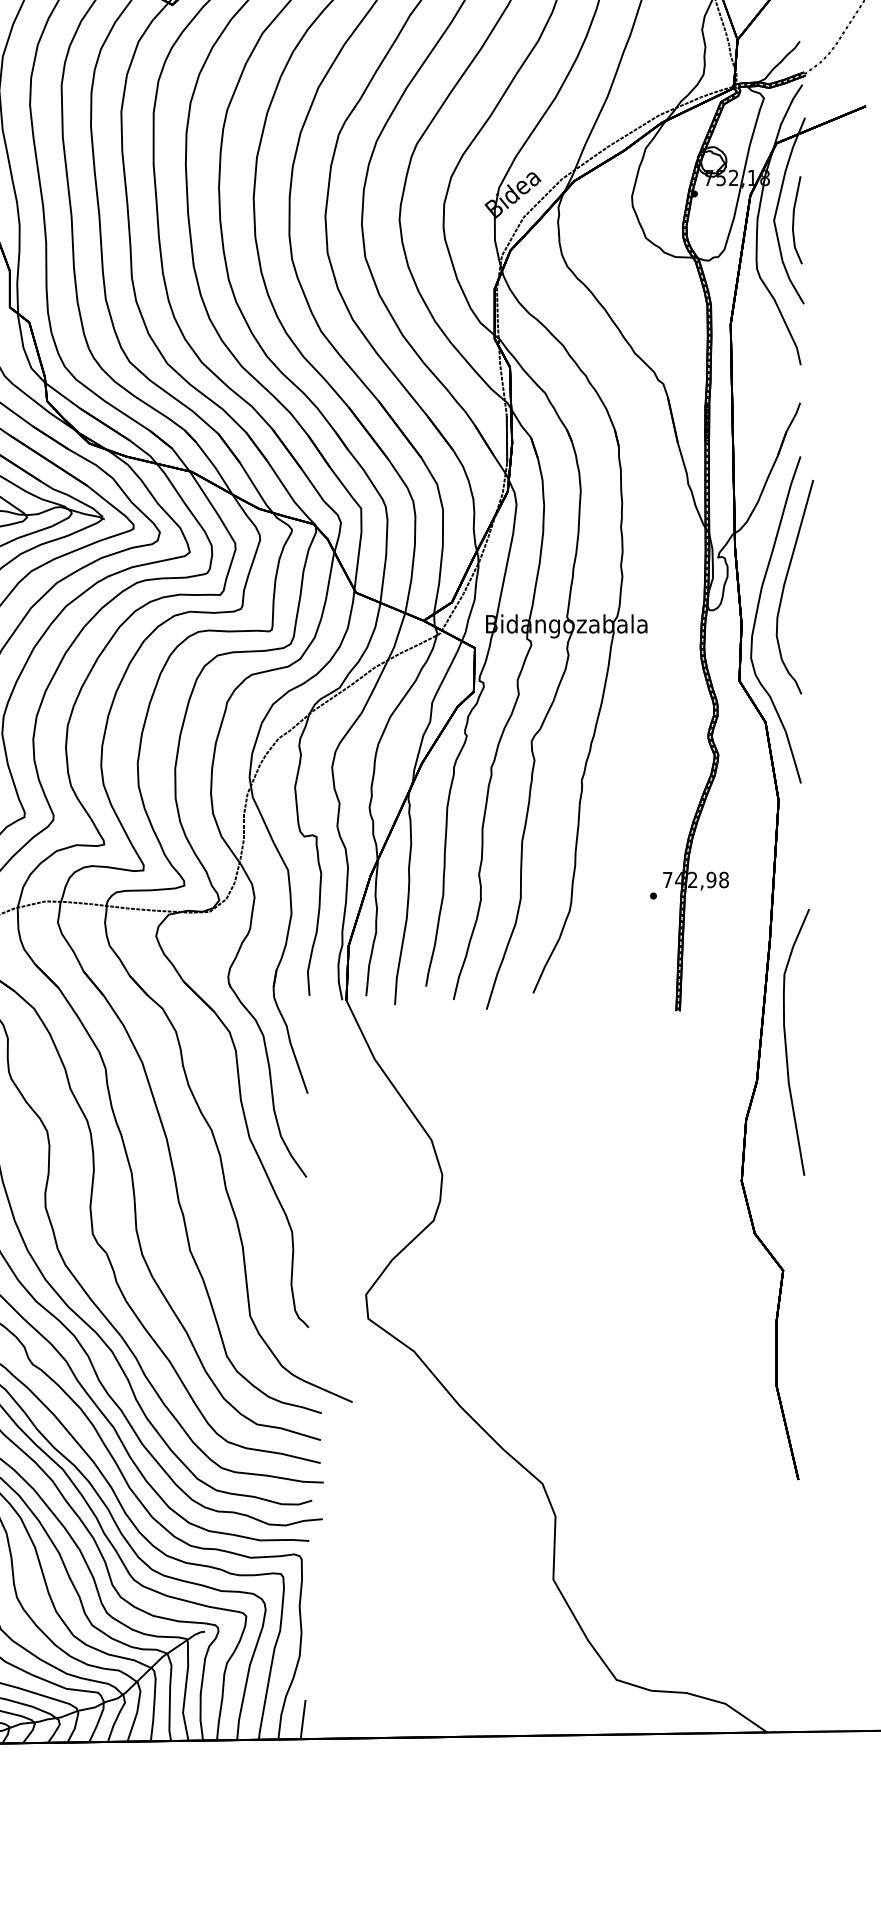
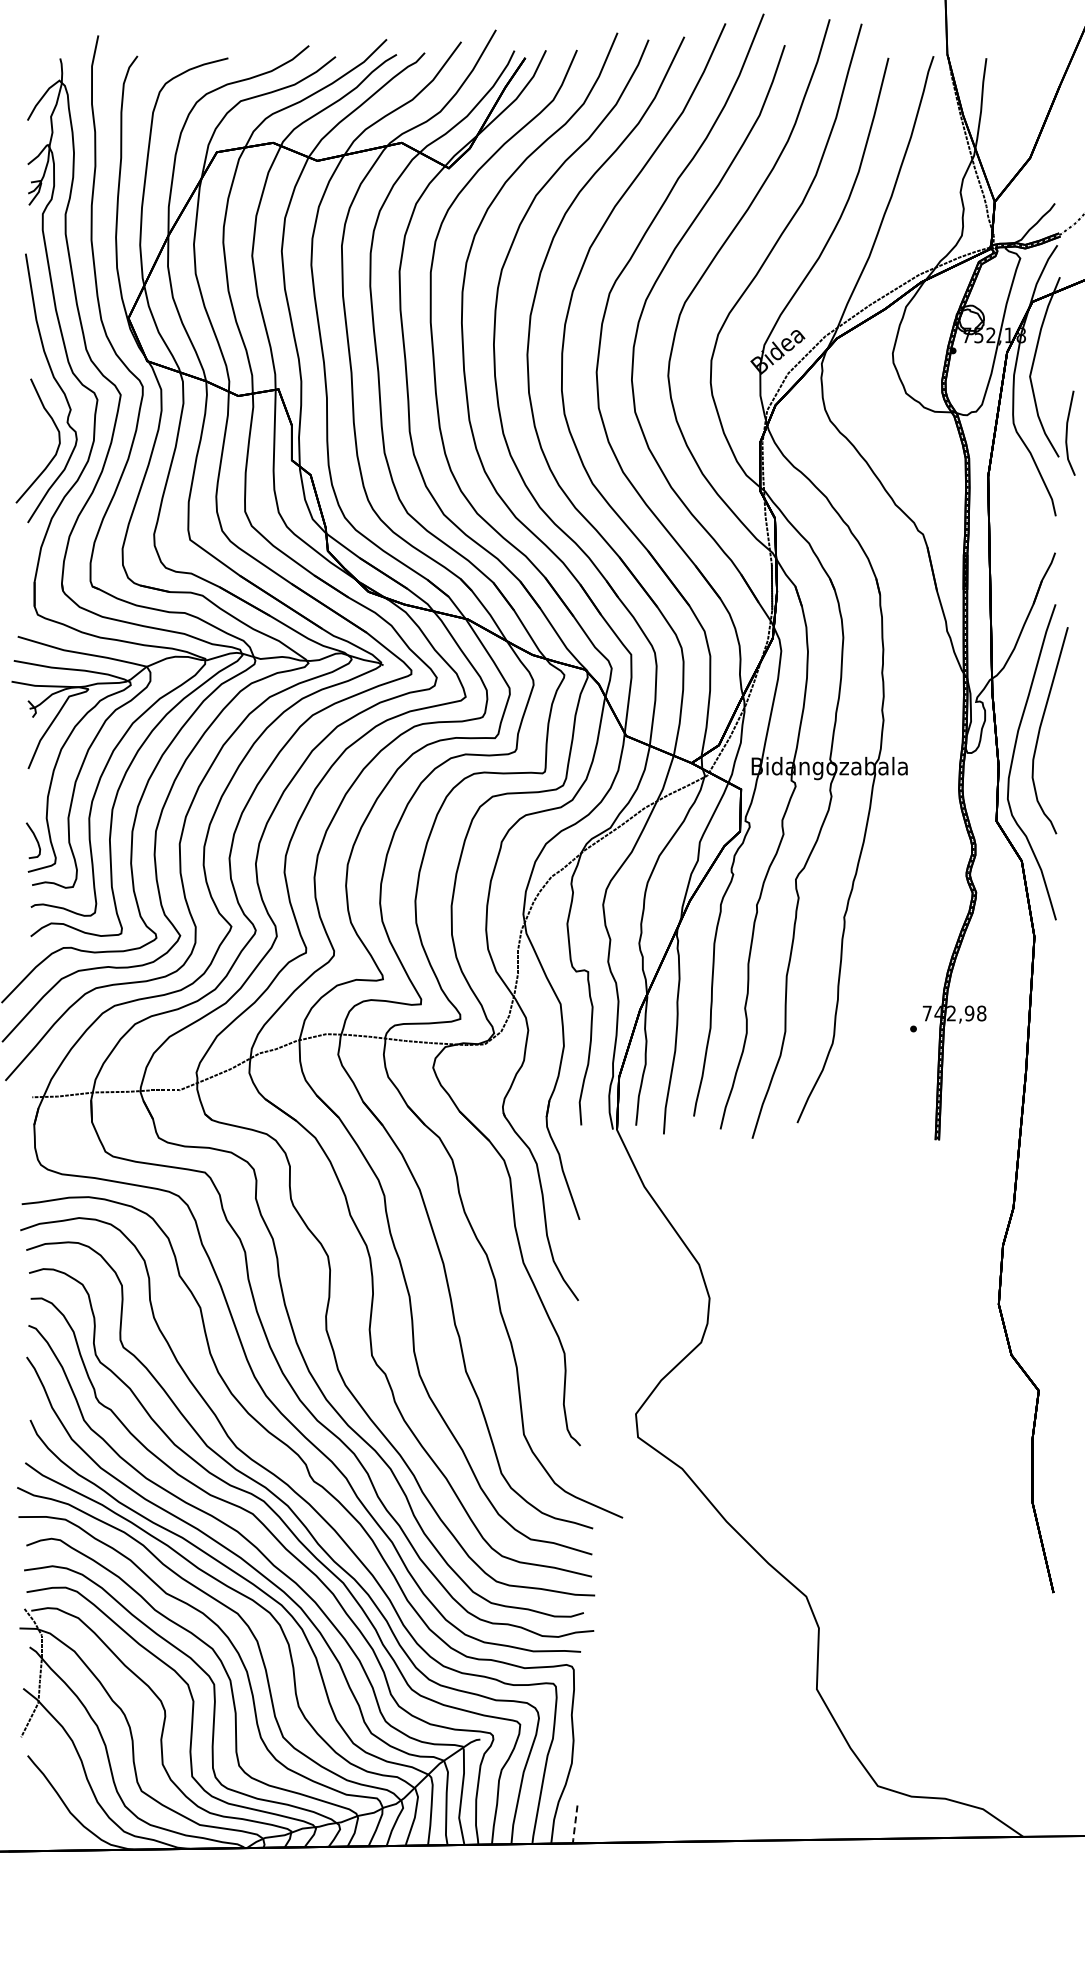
line: (794, 219) -> (1067, 432), moved
curve: (786, 1043) -> (1042, 1171), removed
line: (303, 1720) -> (575, 1825), solid -> dashed

